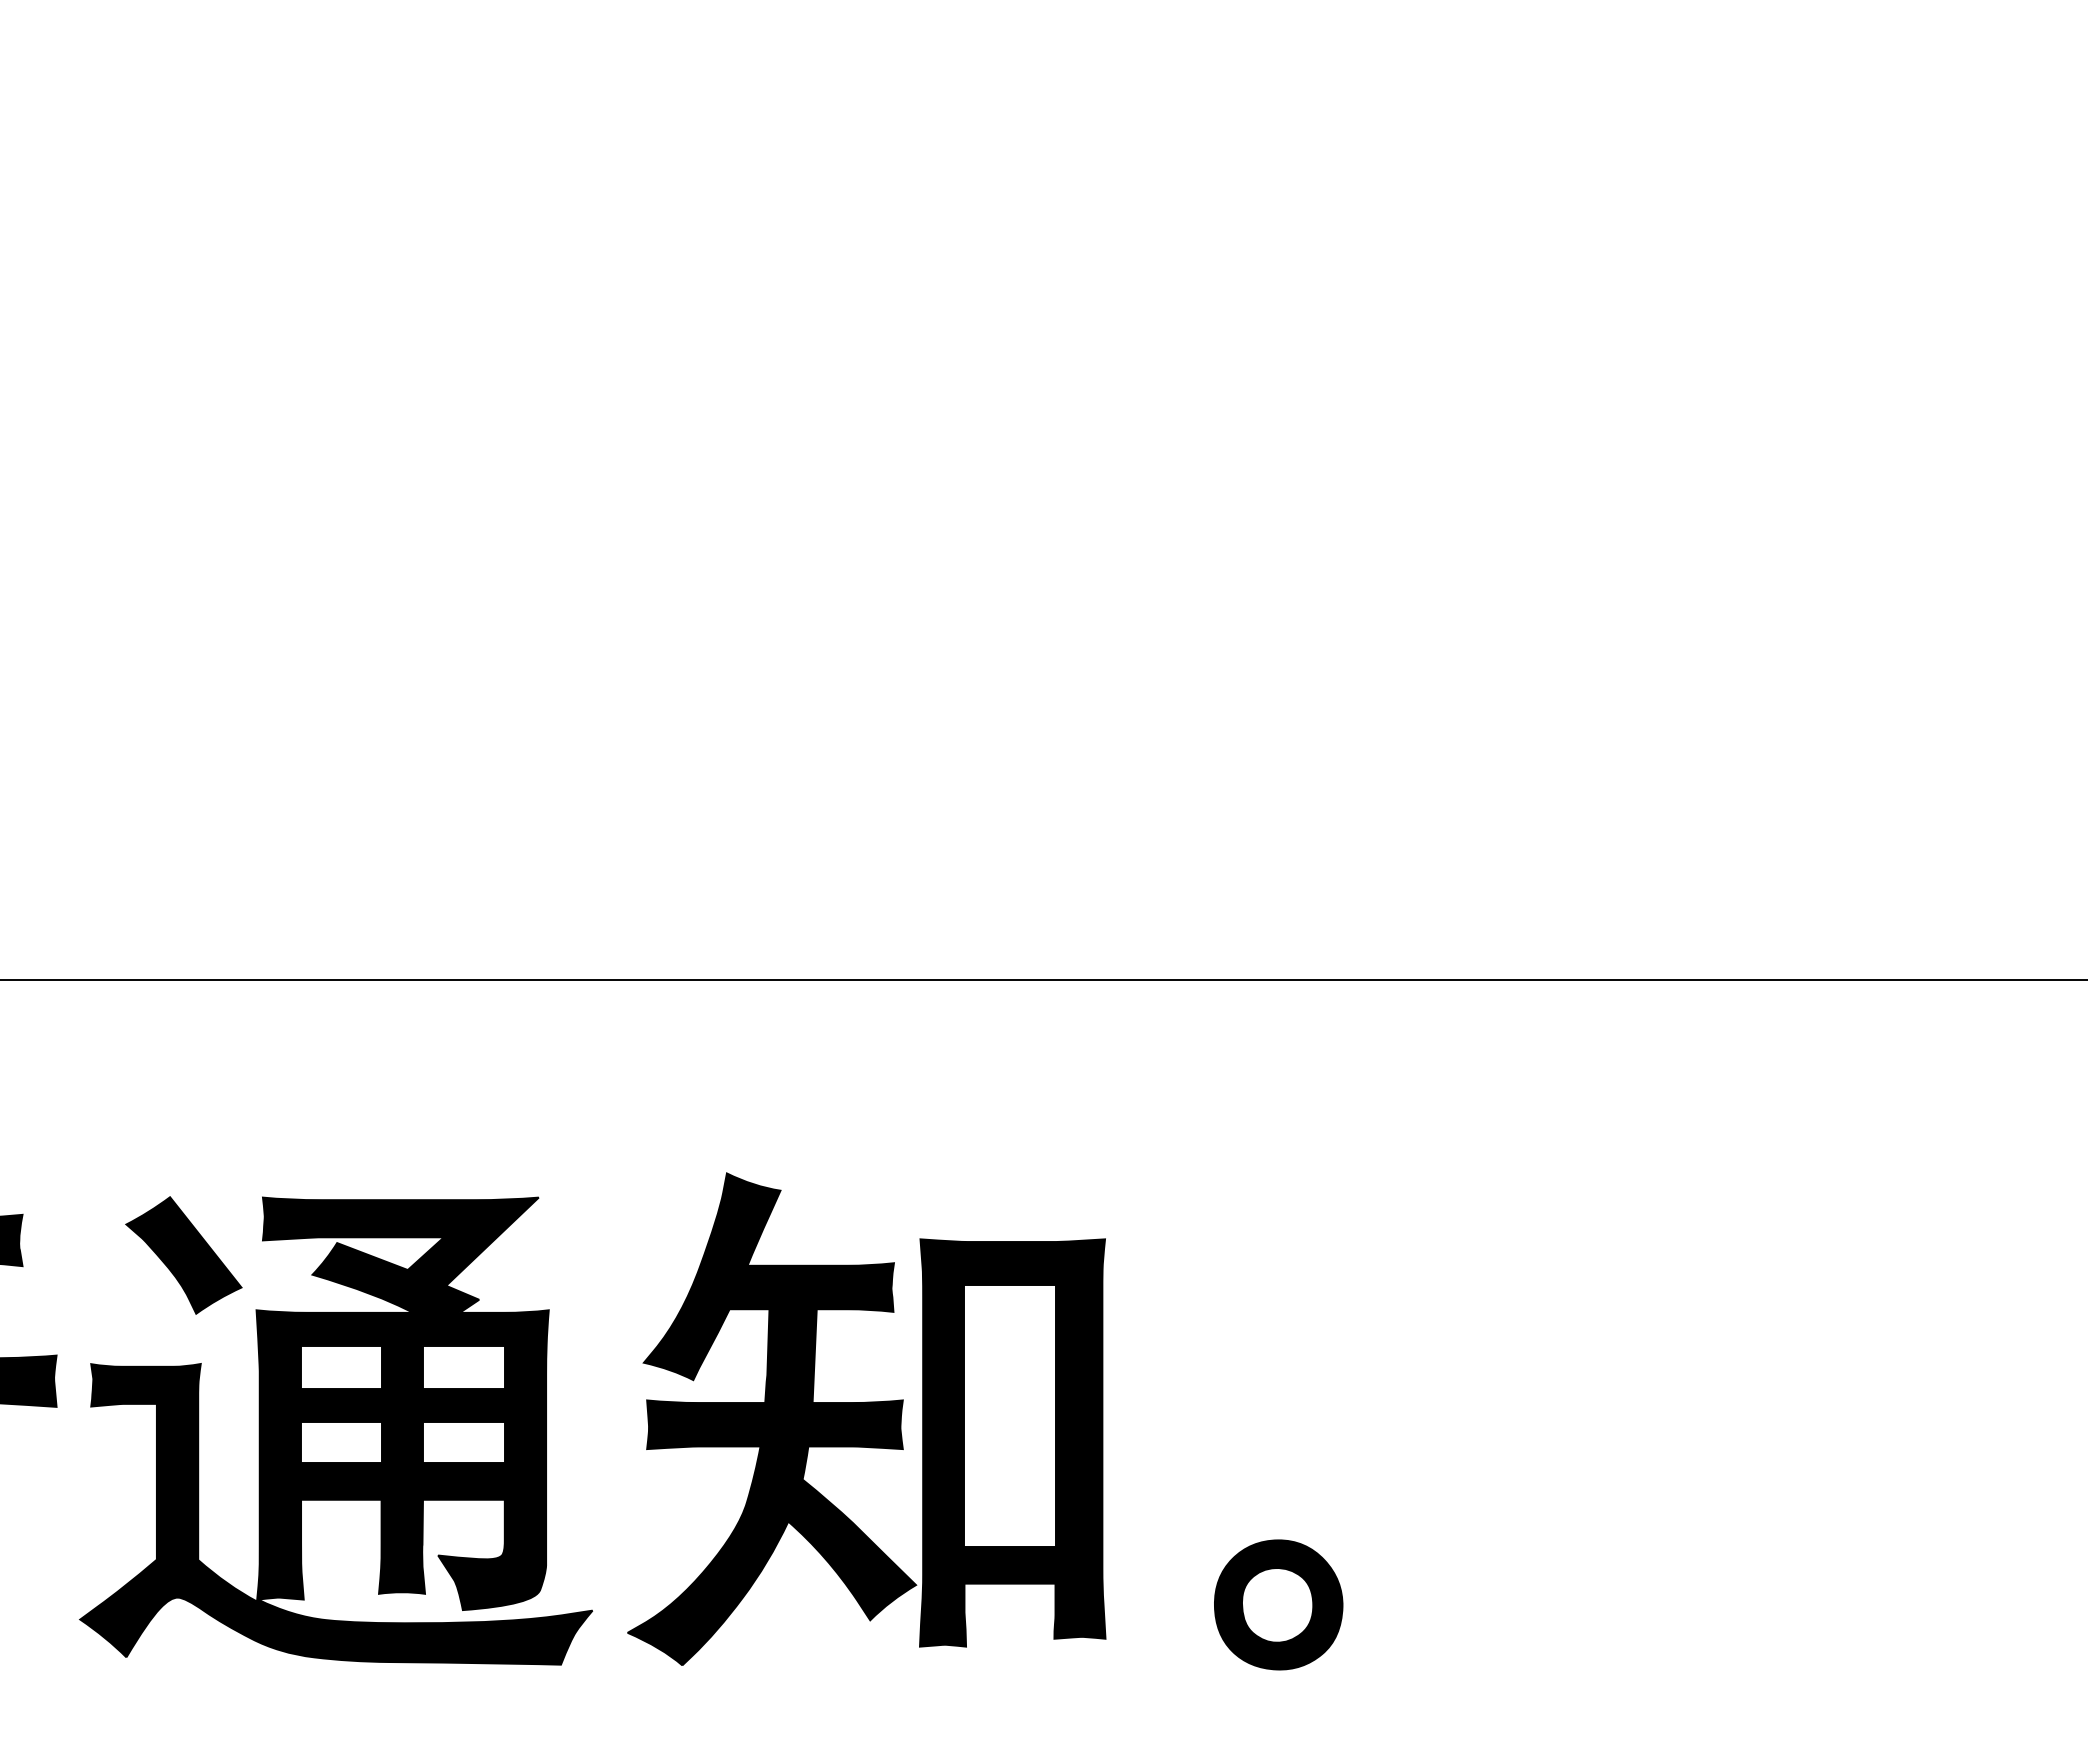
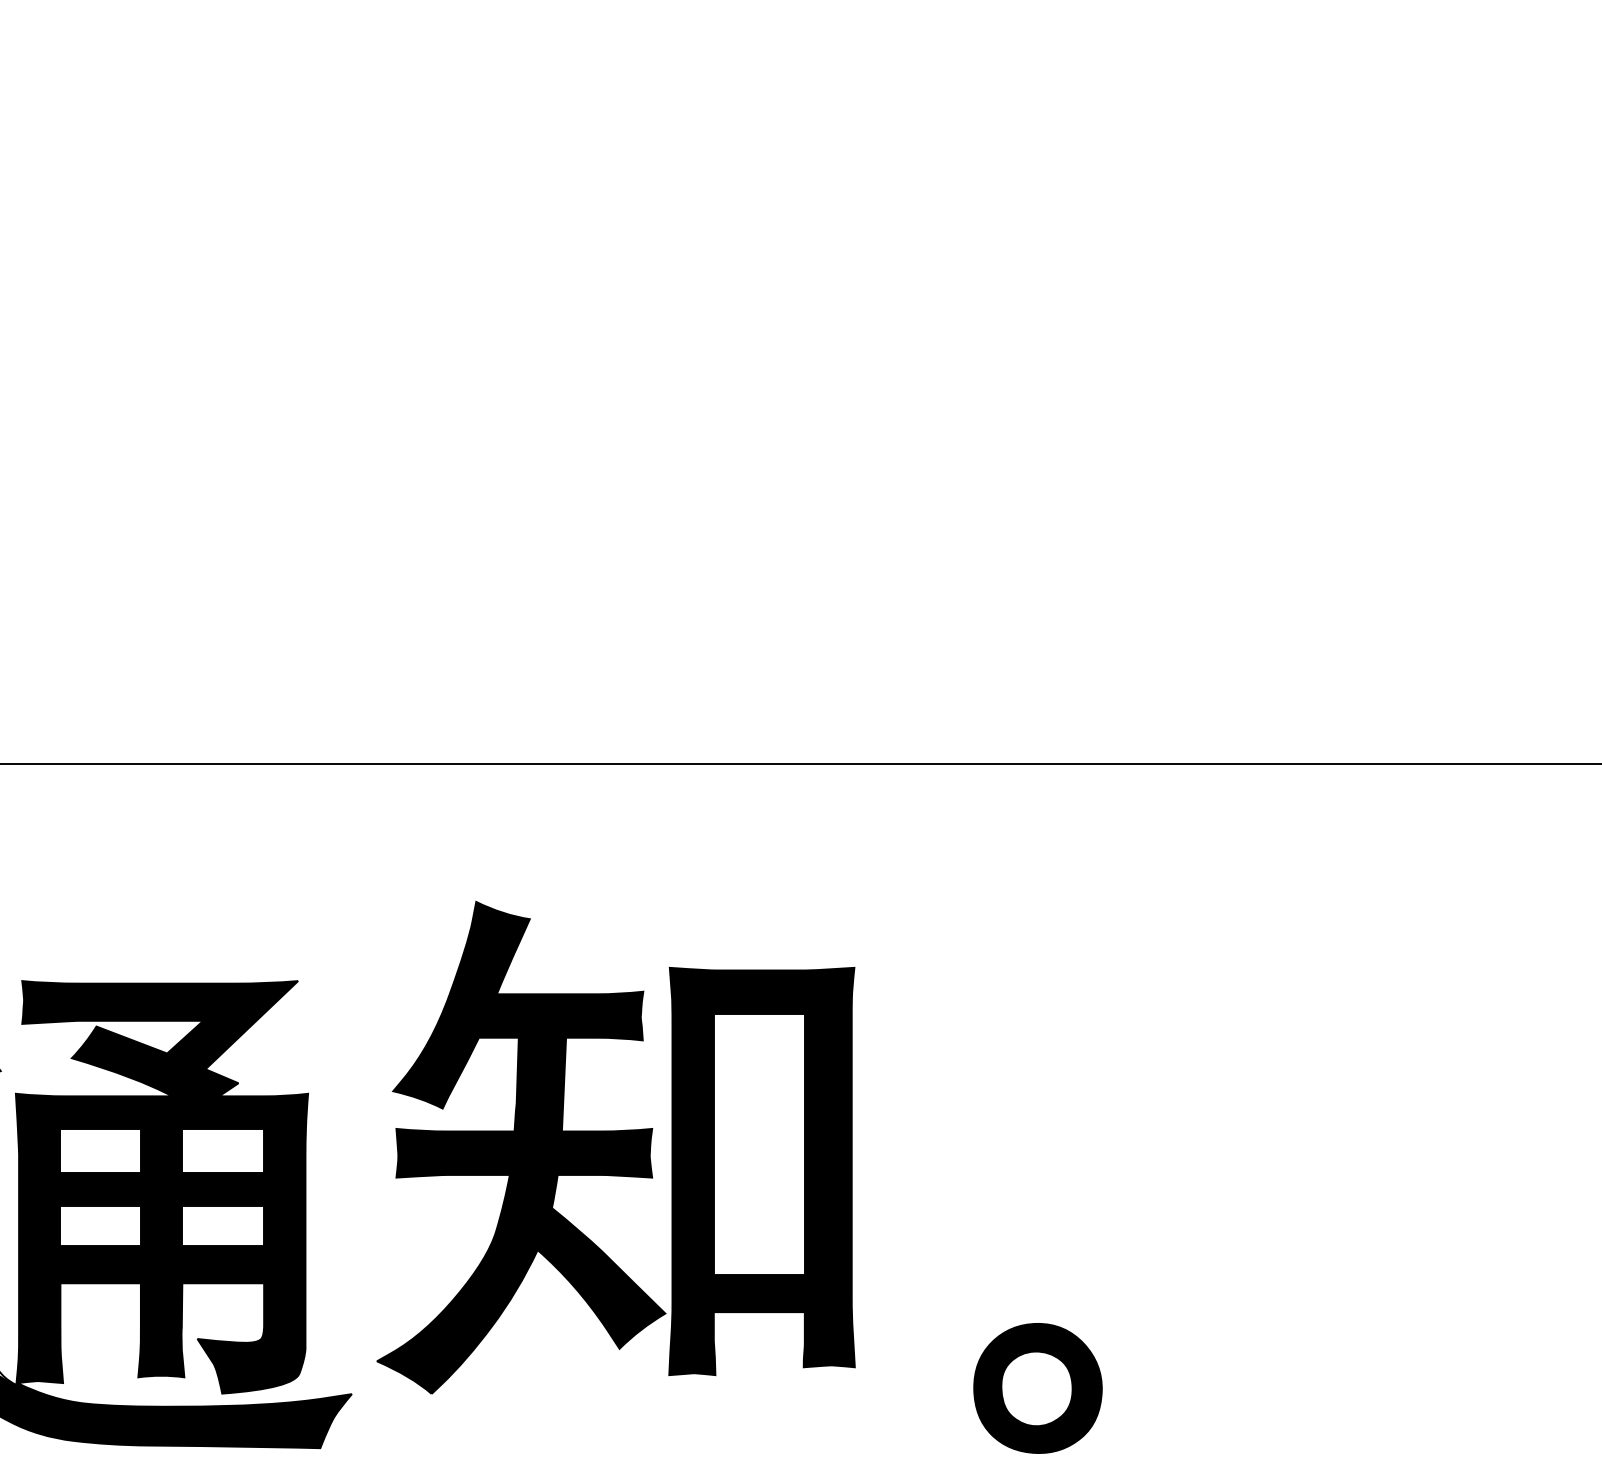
part: (866, 1418) -> (615, 1147), moved

